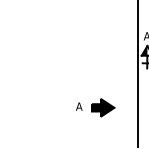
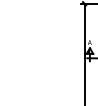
part: (96, 106) -> (60, 83), removed

